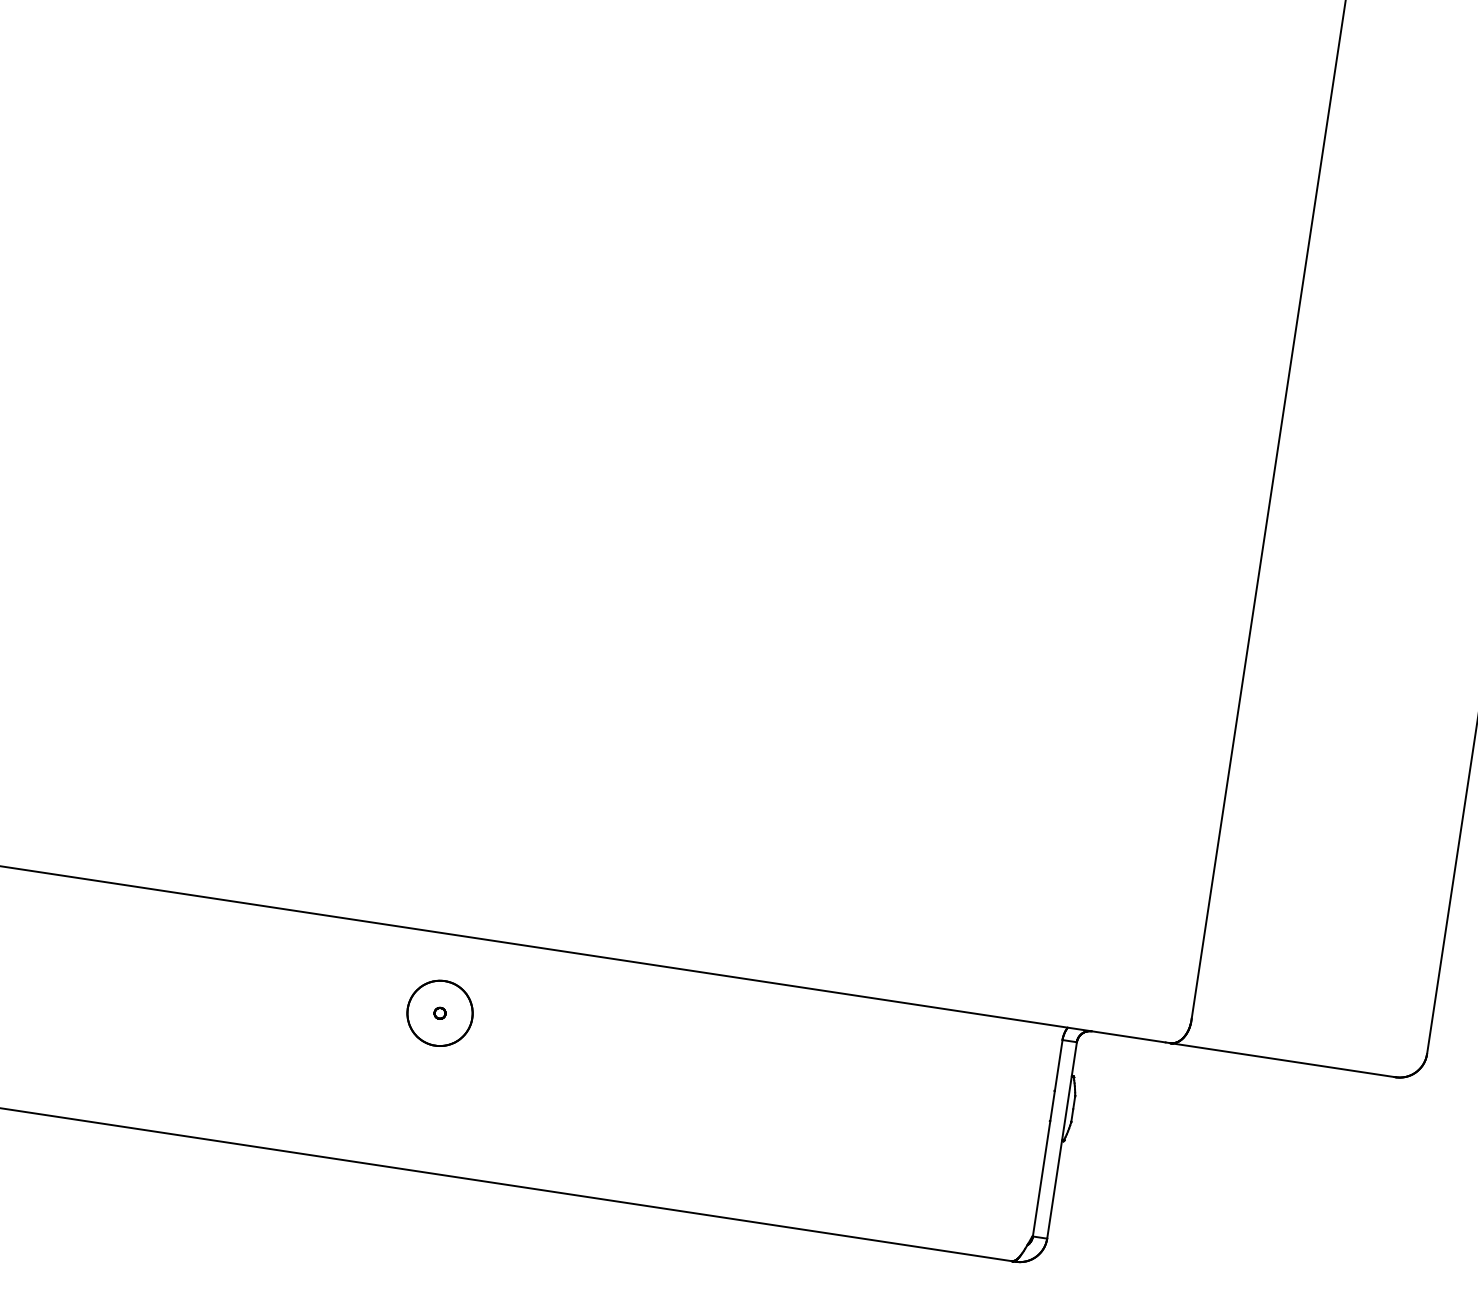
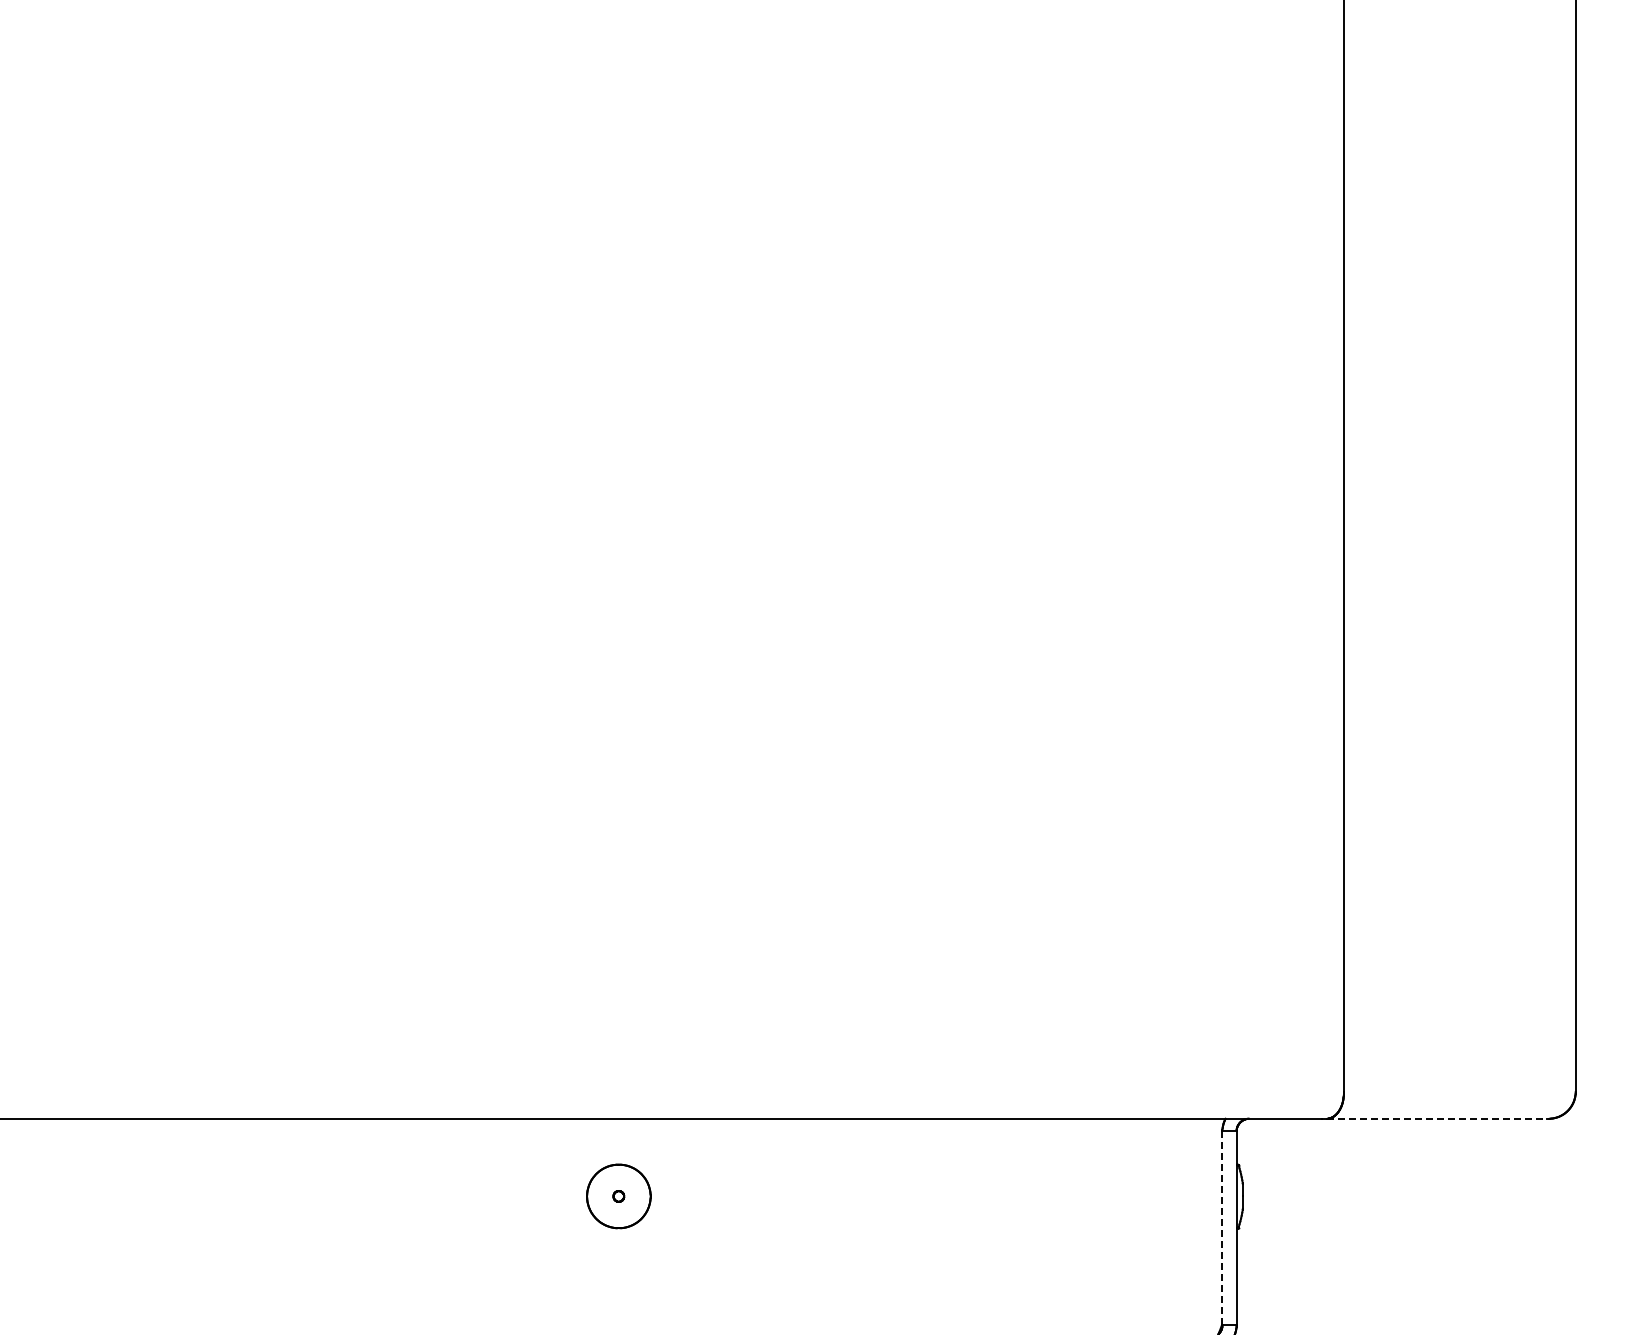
line: (1282, 1059) -> (1437, 1118), solid -> dashed
line: (1047, 1138) -> (1222, 1228), solid -> dashed

